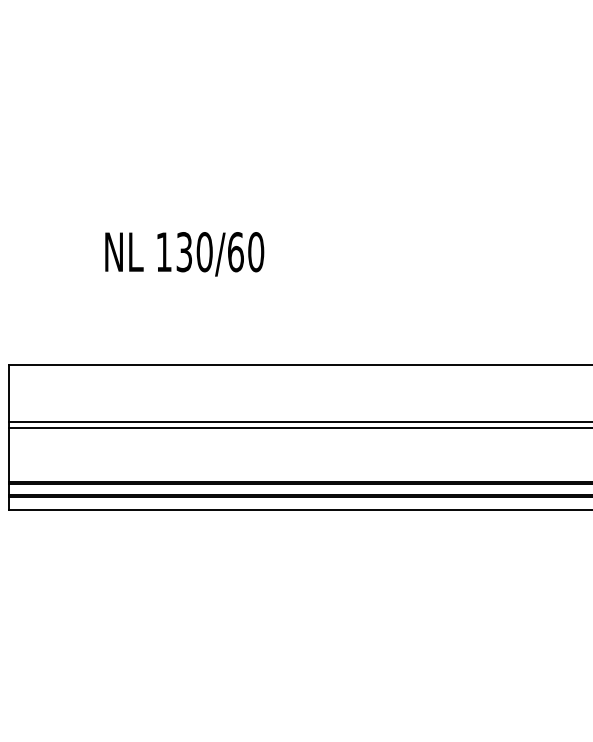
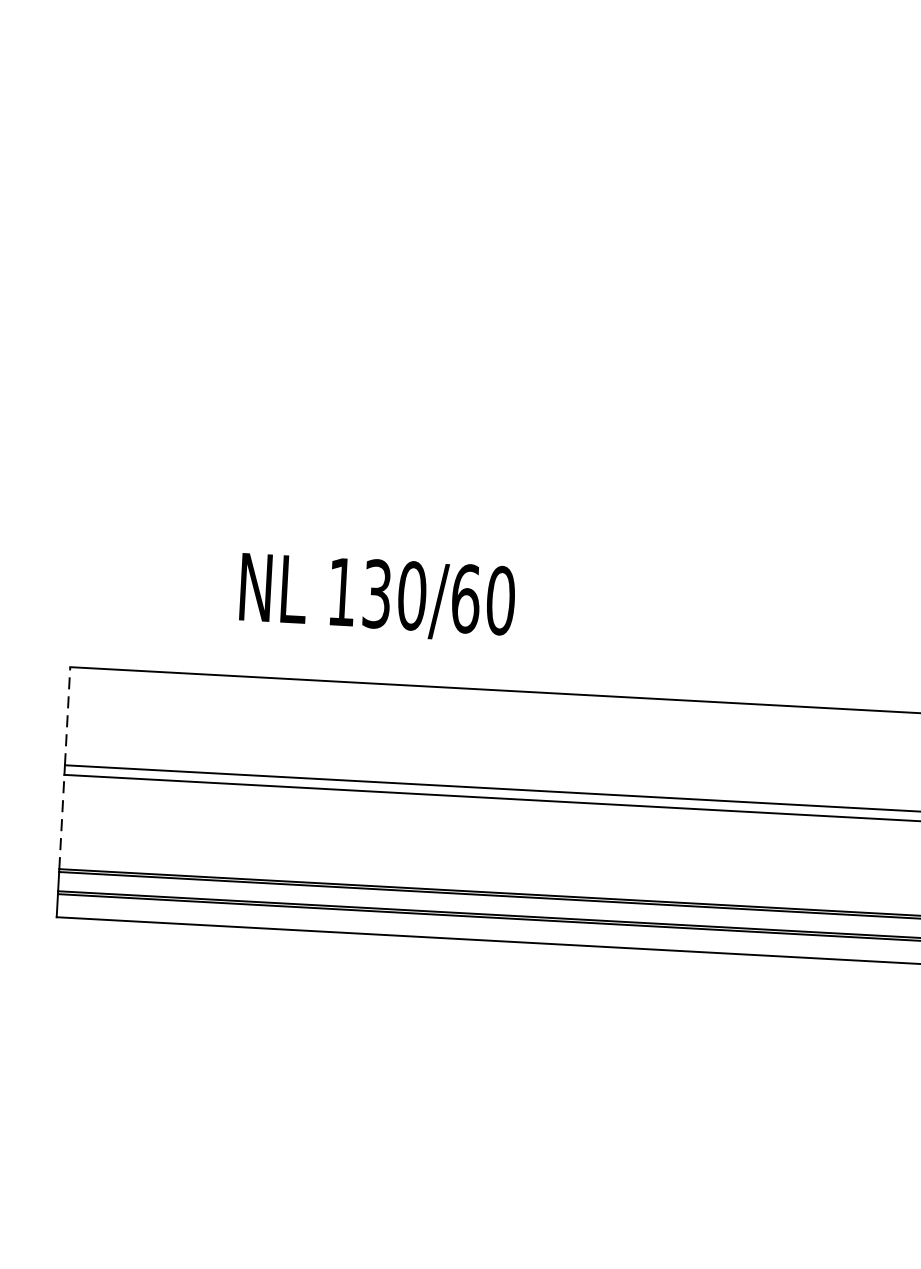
text: (184, 254) -> (377, 598), moved
line: (9, 393) -> (68, 716), solid -> dashed
line: (9, 454) -> (62, 821), solid -> dashed

